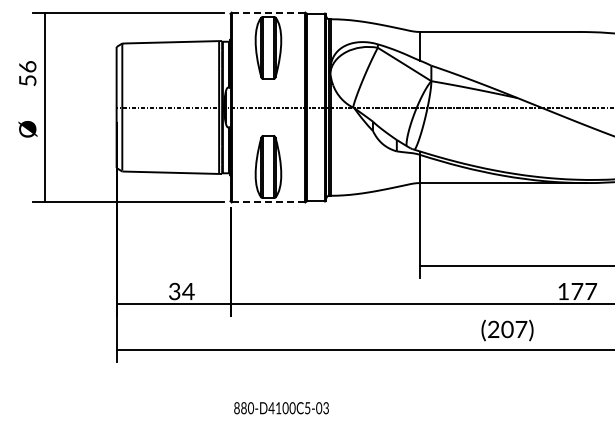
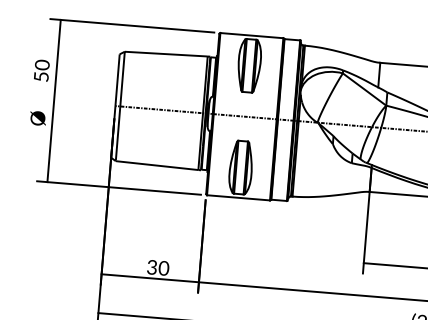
line: (268, 12) -> (251, 35), dashed -> solid
text: (27, 66) -> (42, 64), 56 -> 50
line: (268, 202) -> (238, 197), dashed -> solid
text: (188, 291) -> (163, 268), 34 -> 30

